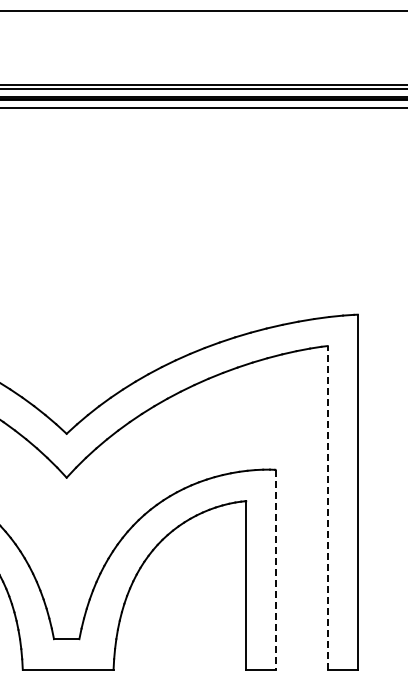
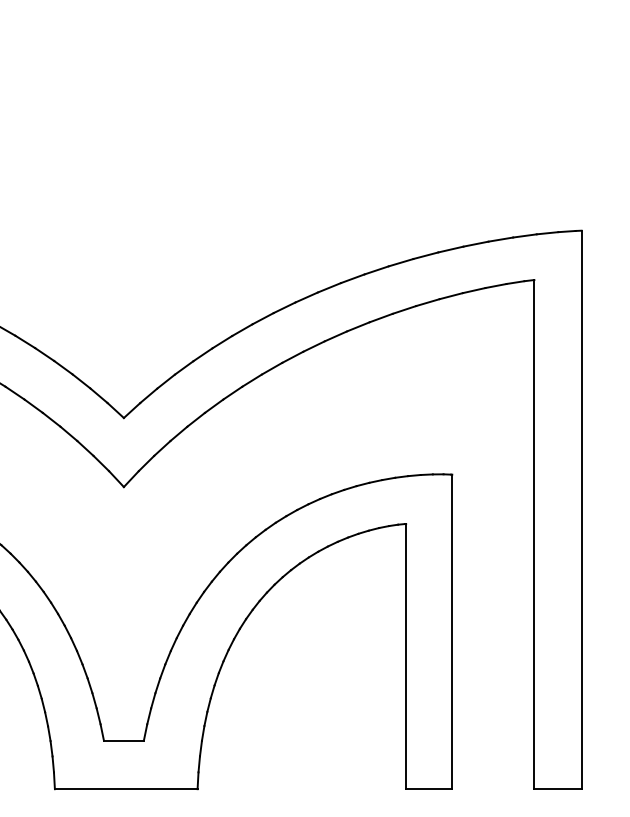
line: (327, 507) -> (533, 533), dashed -> solid
line: (275, 570) -> (452, 632), dashed -> solid

